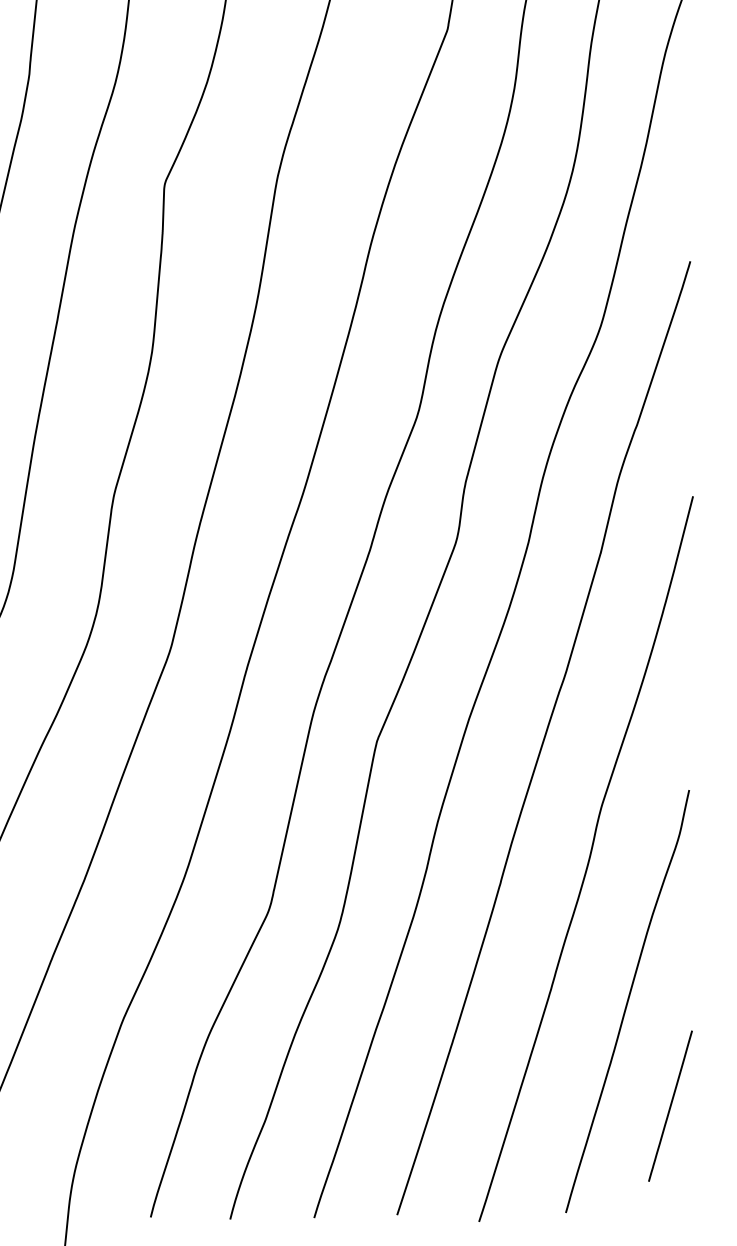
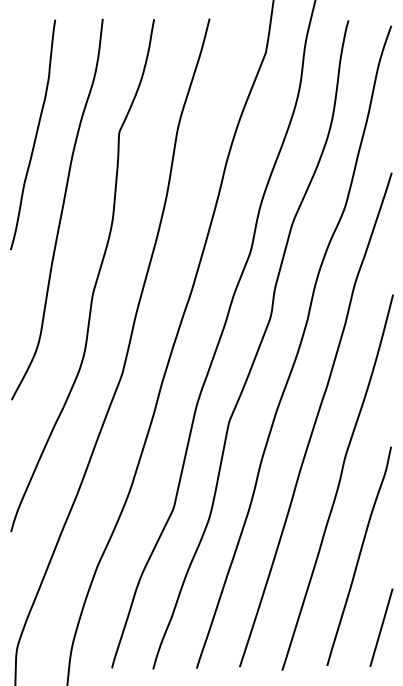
line: (670, 1105) -> (381, 627), moved

